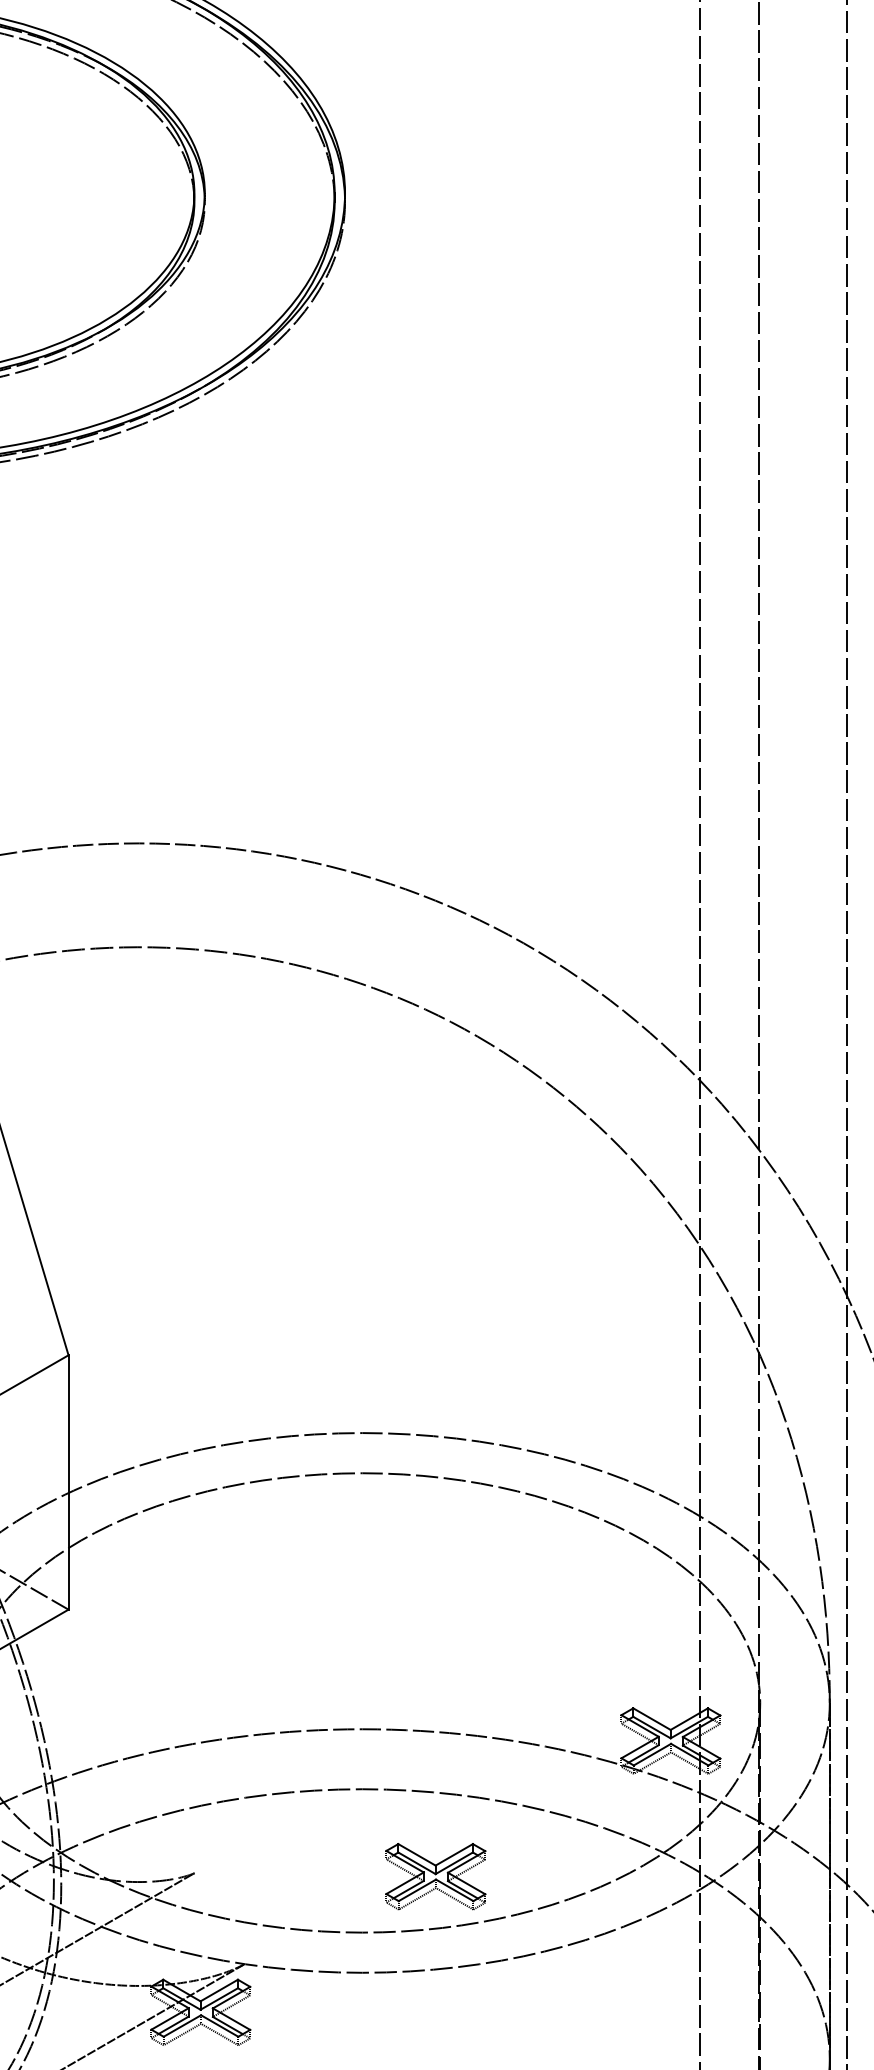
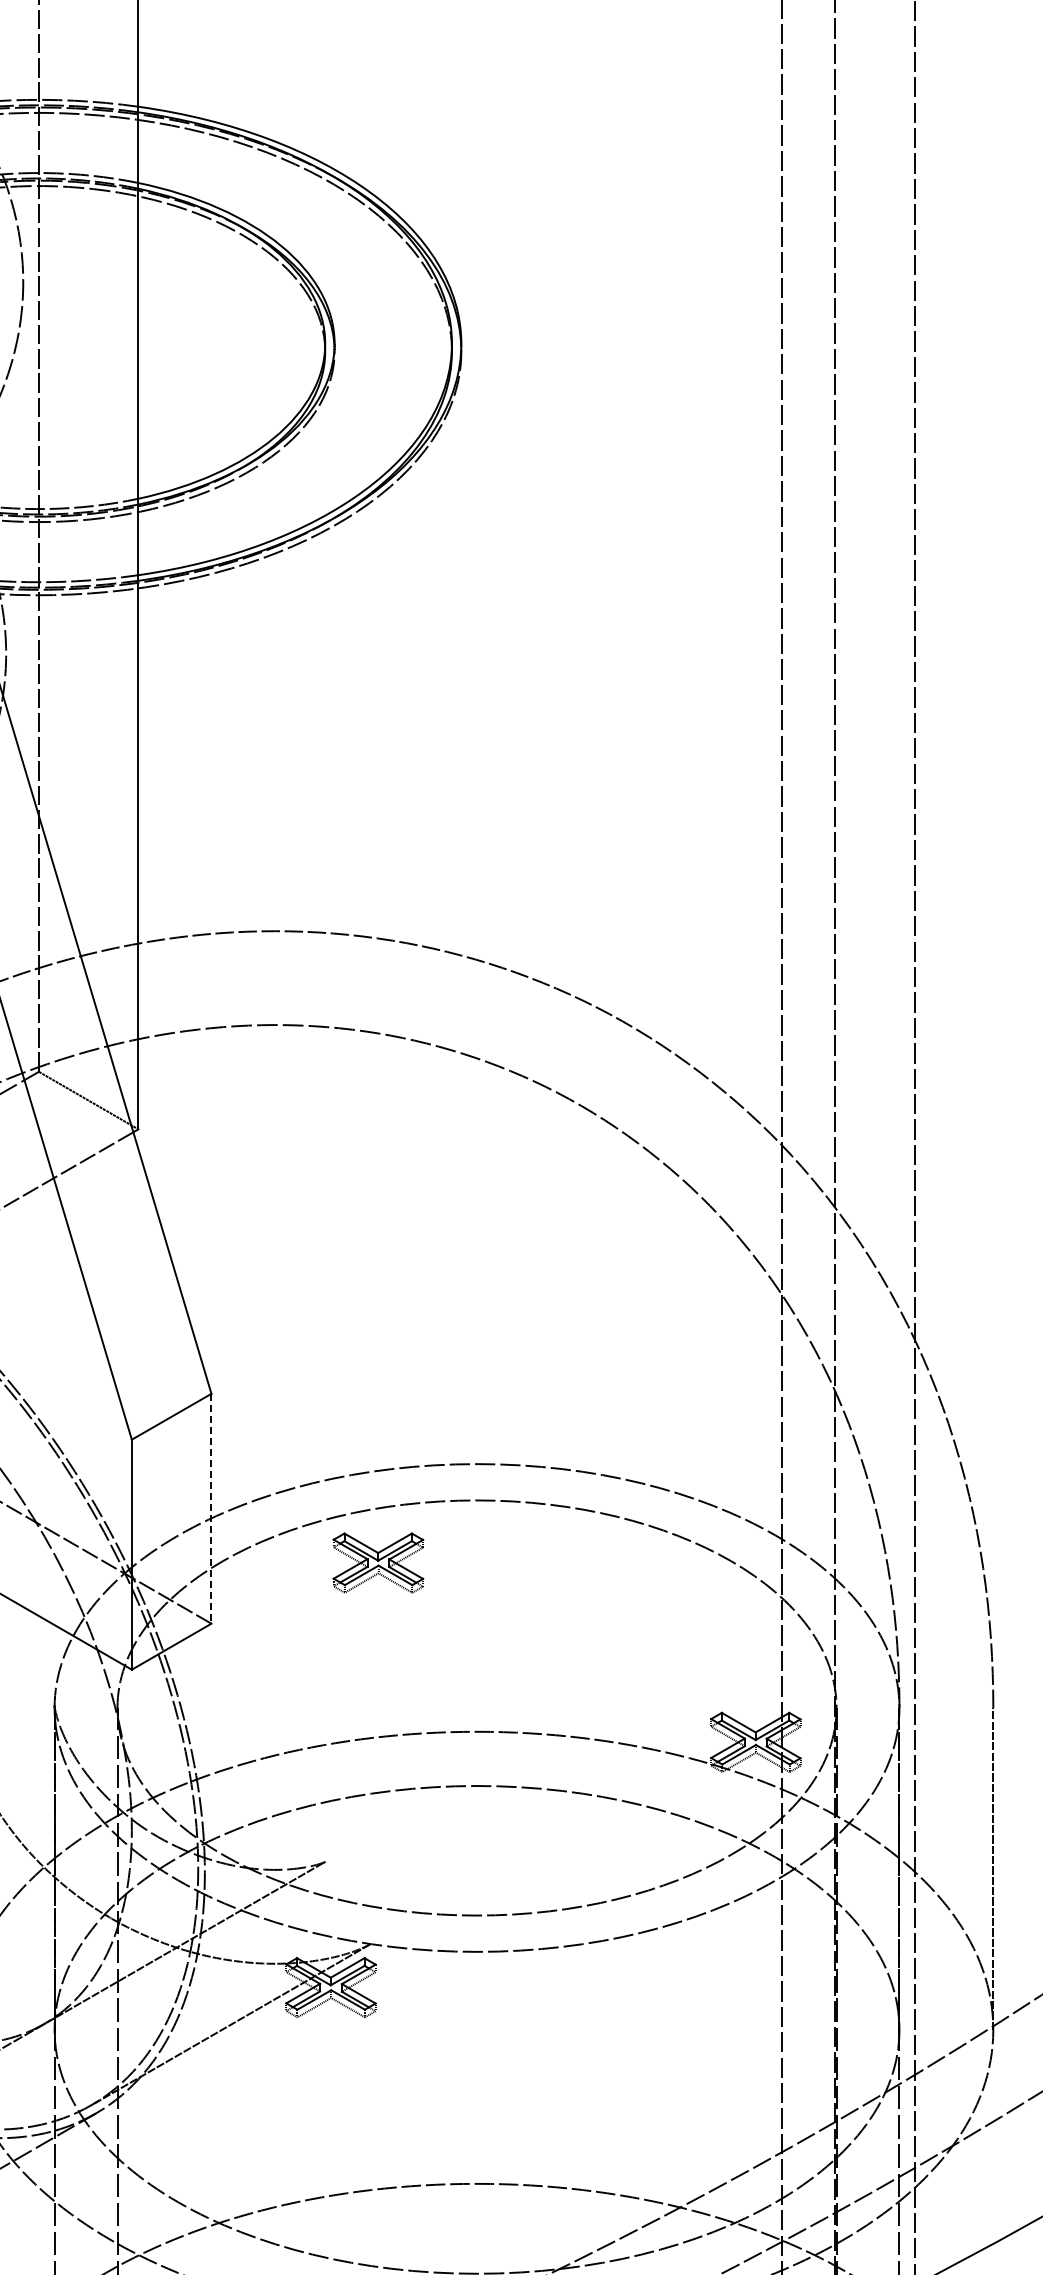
line: (68, 1482) -> (211, 1508), solid -> dashed
part: (435, 1876) -> (378, 1562), moved

